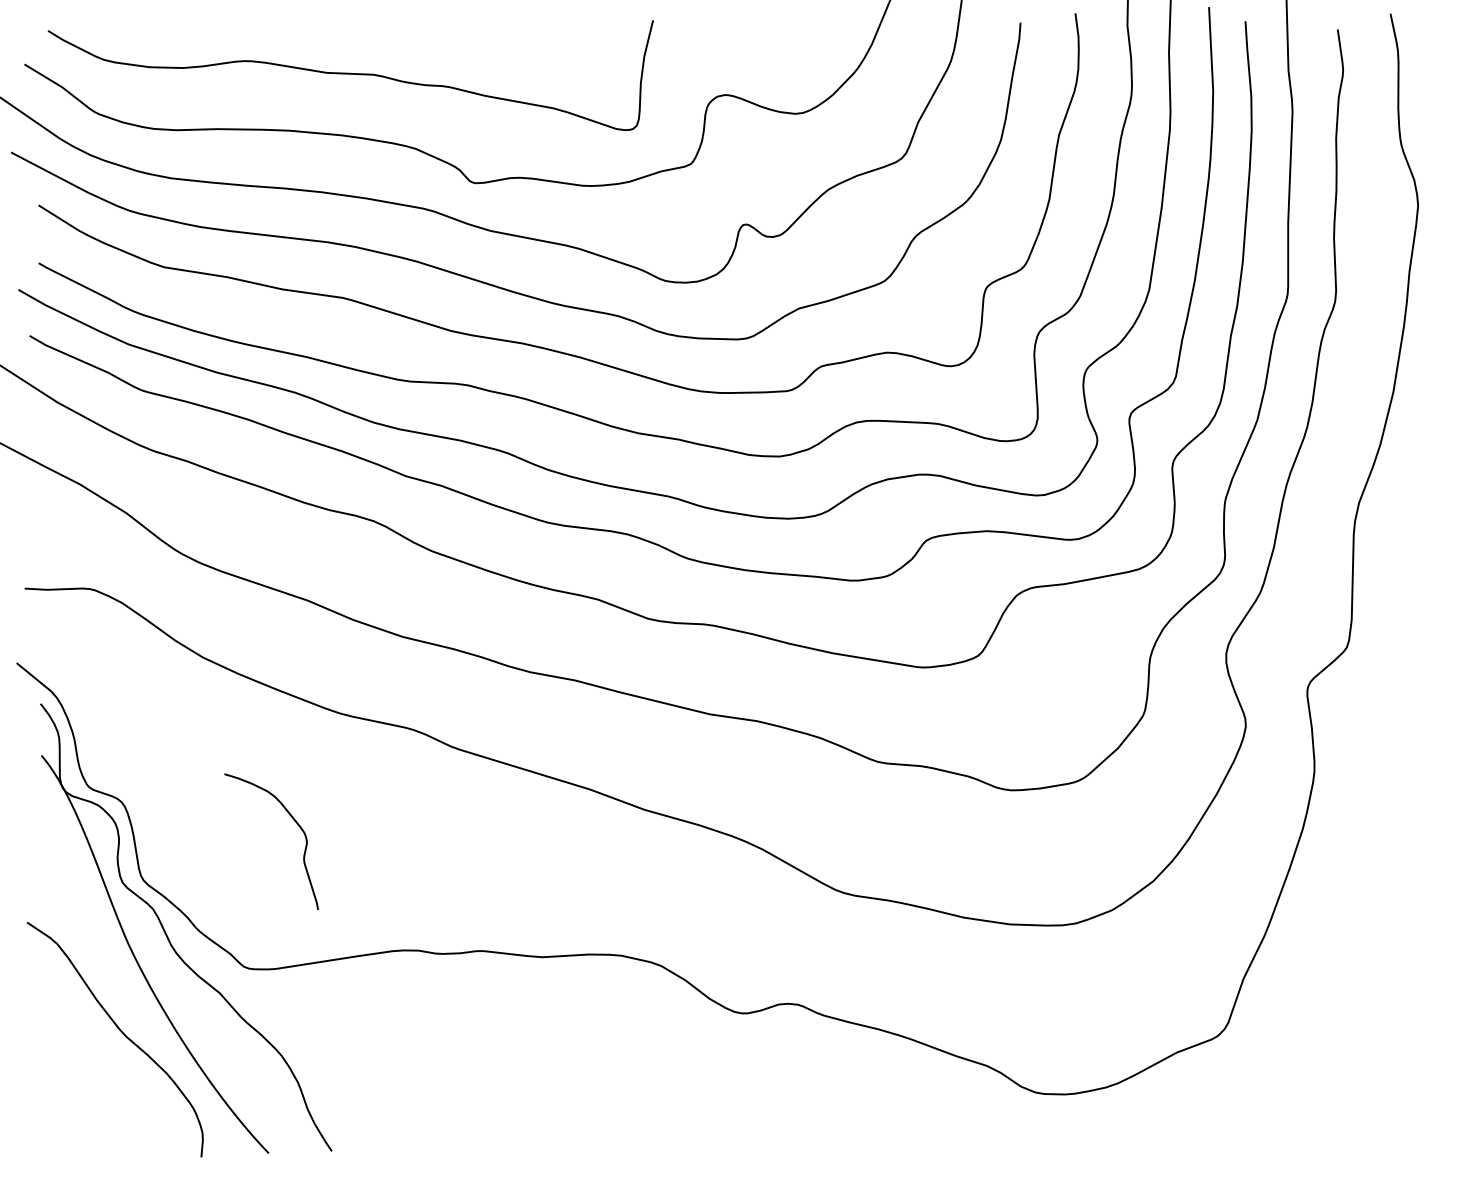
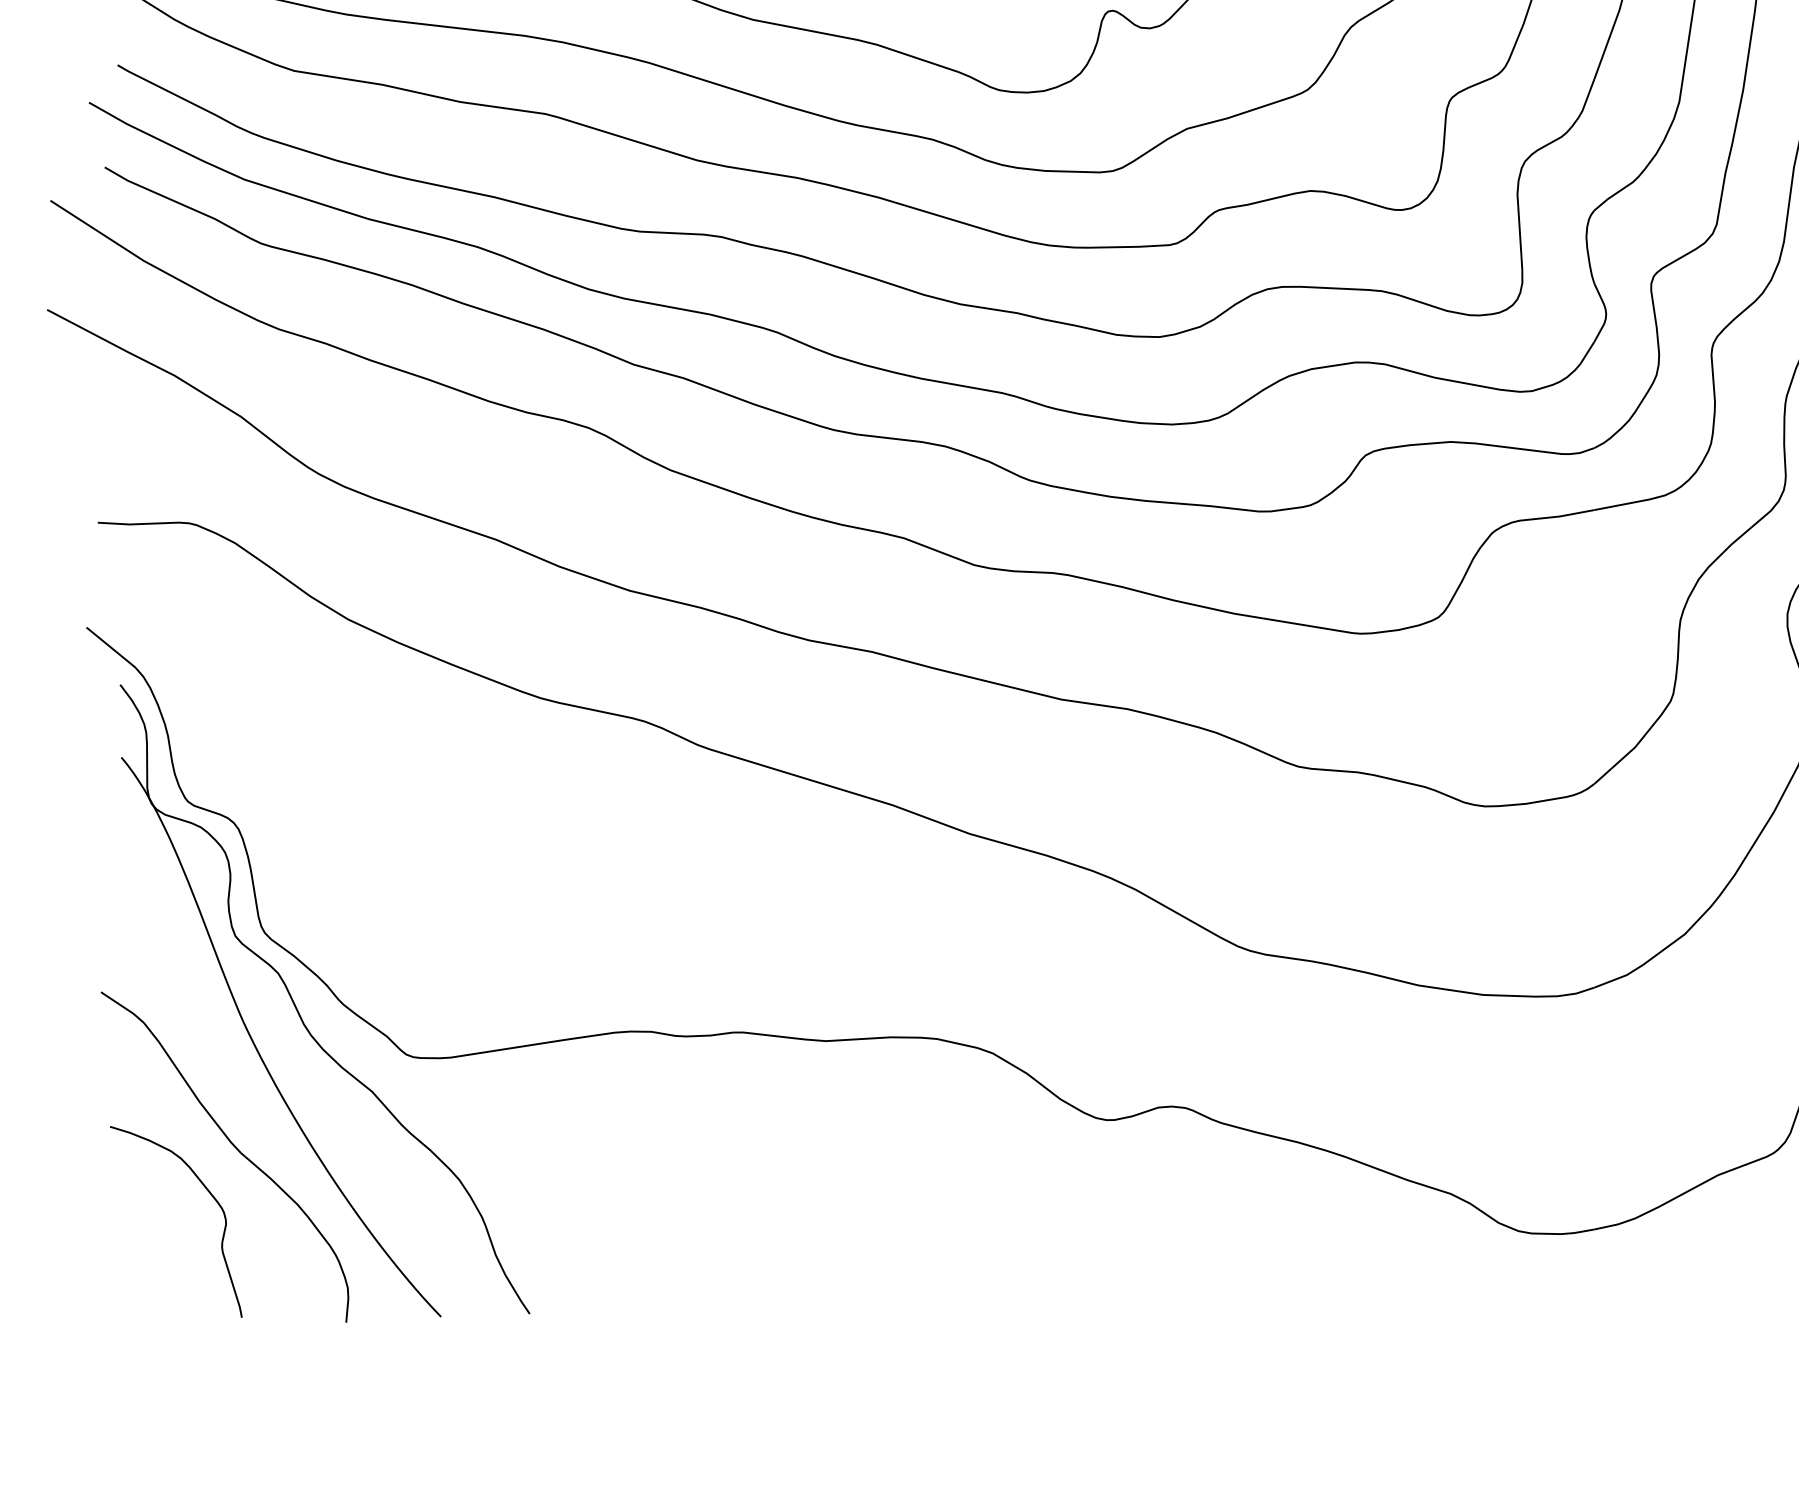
curve: (293, 820) -> (207, 1191), moved

